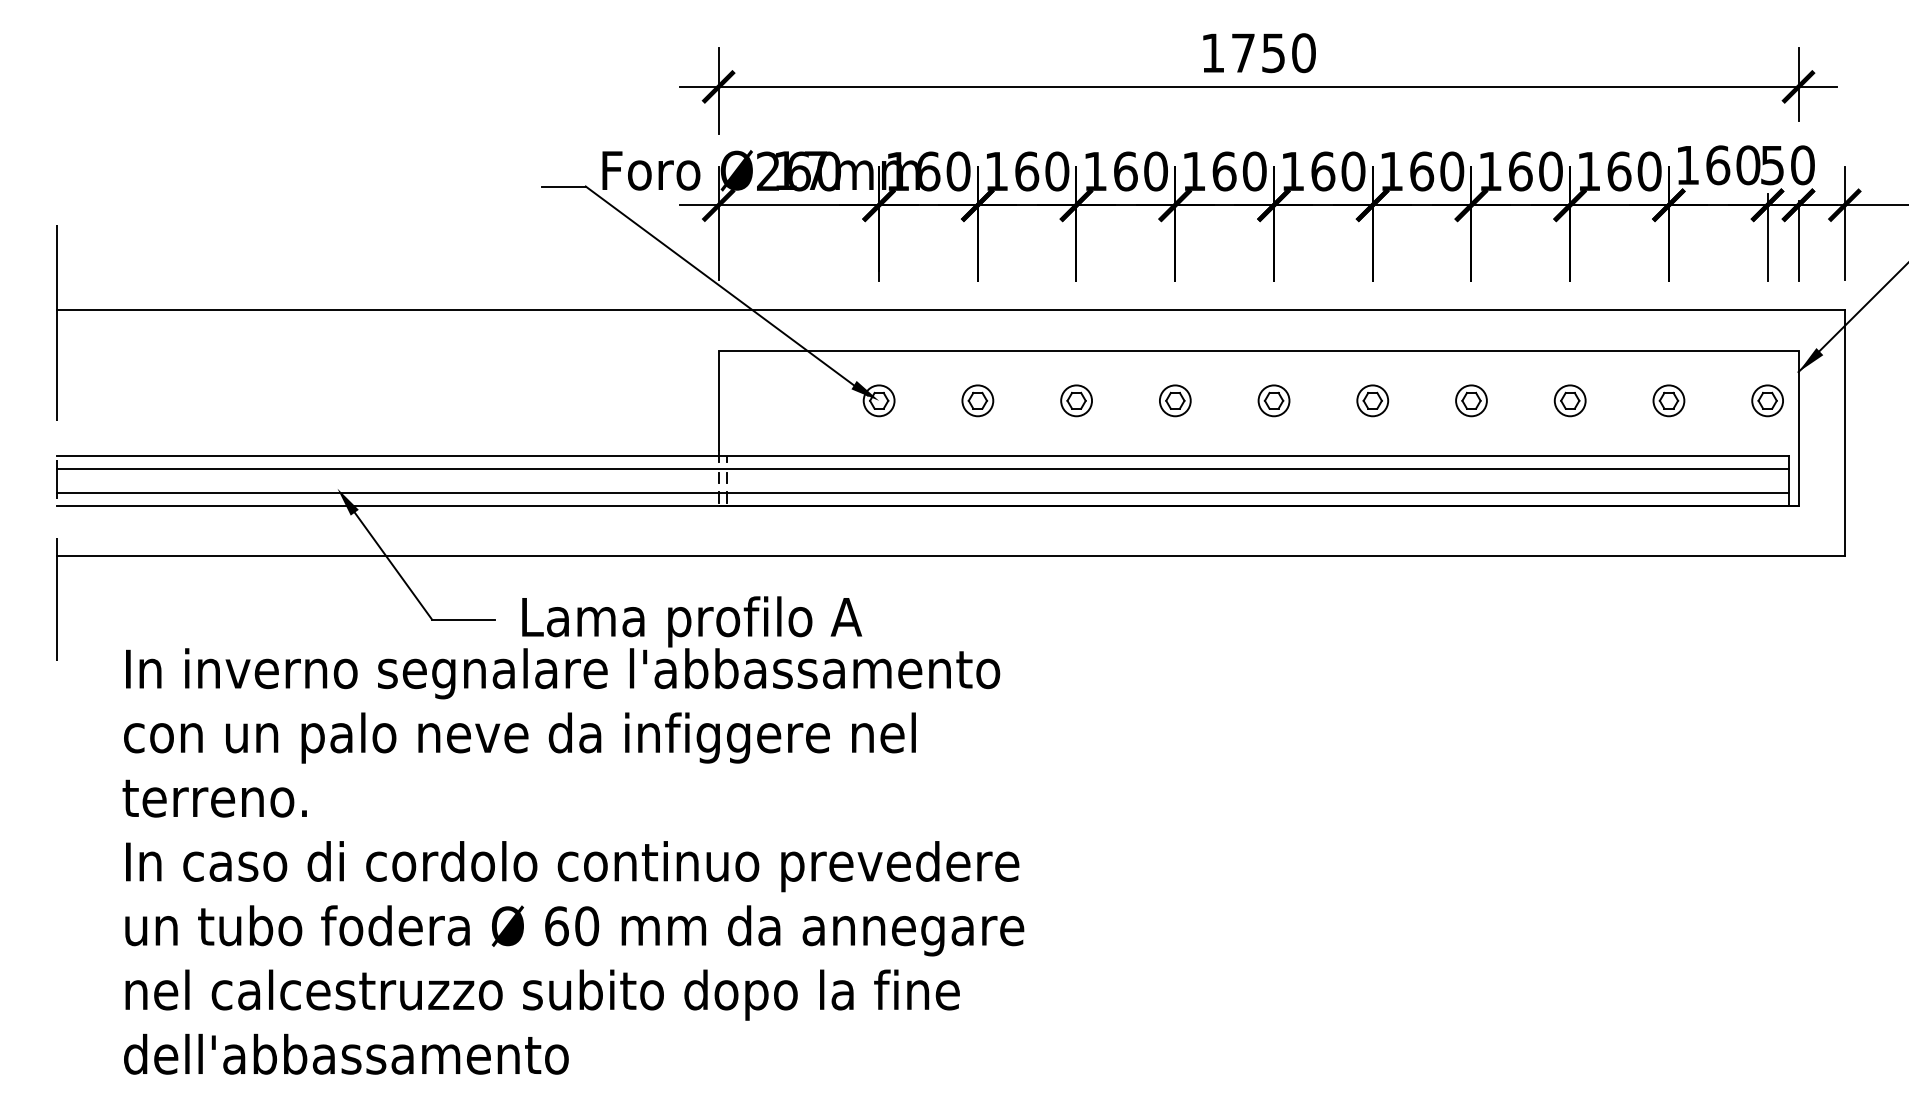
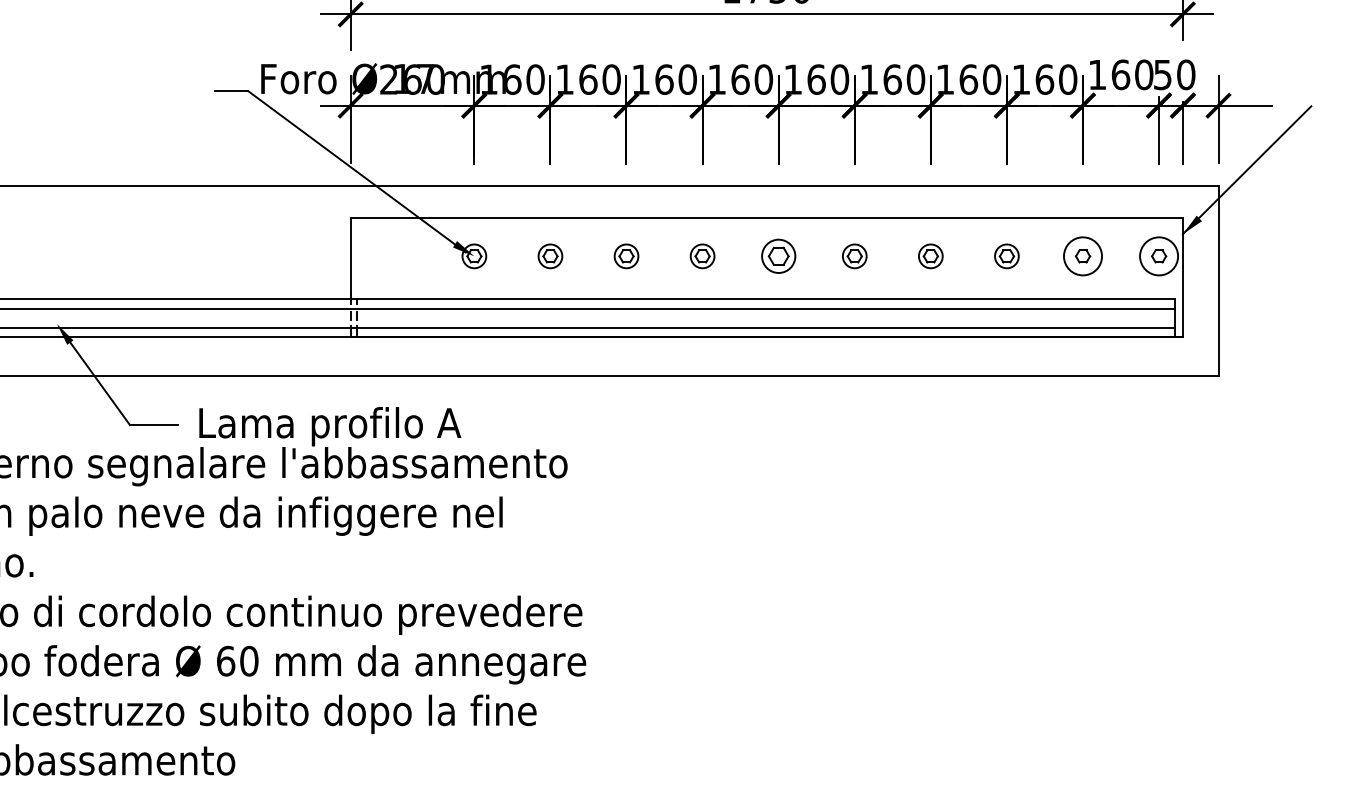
part: (1273, 400) -> (778, 256), size x1.4
circle: (1668, 400) -> (1082, 256), size x1.6
circle: (1767, 400) -> (1158, 256), size x1.6

